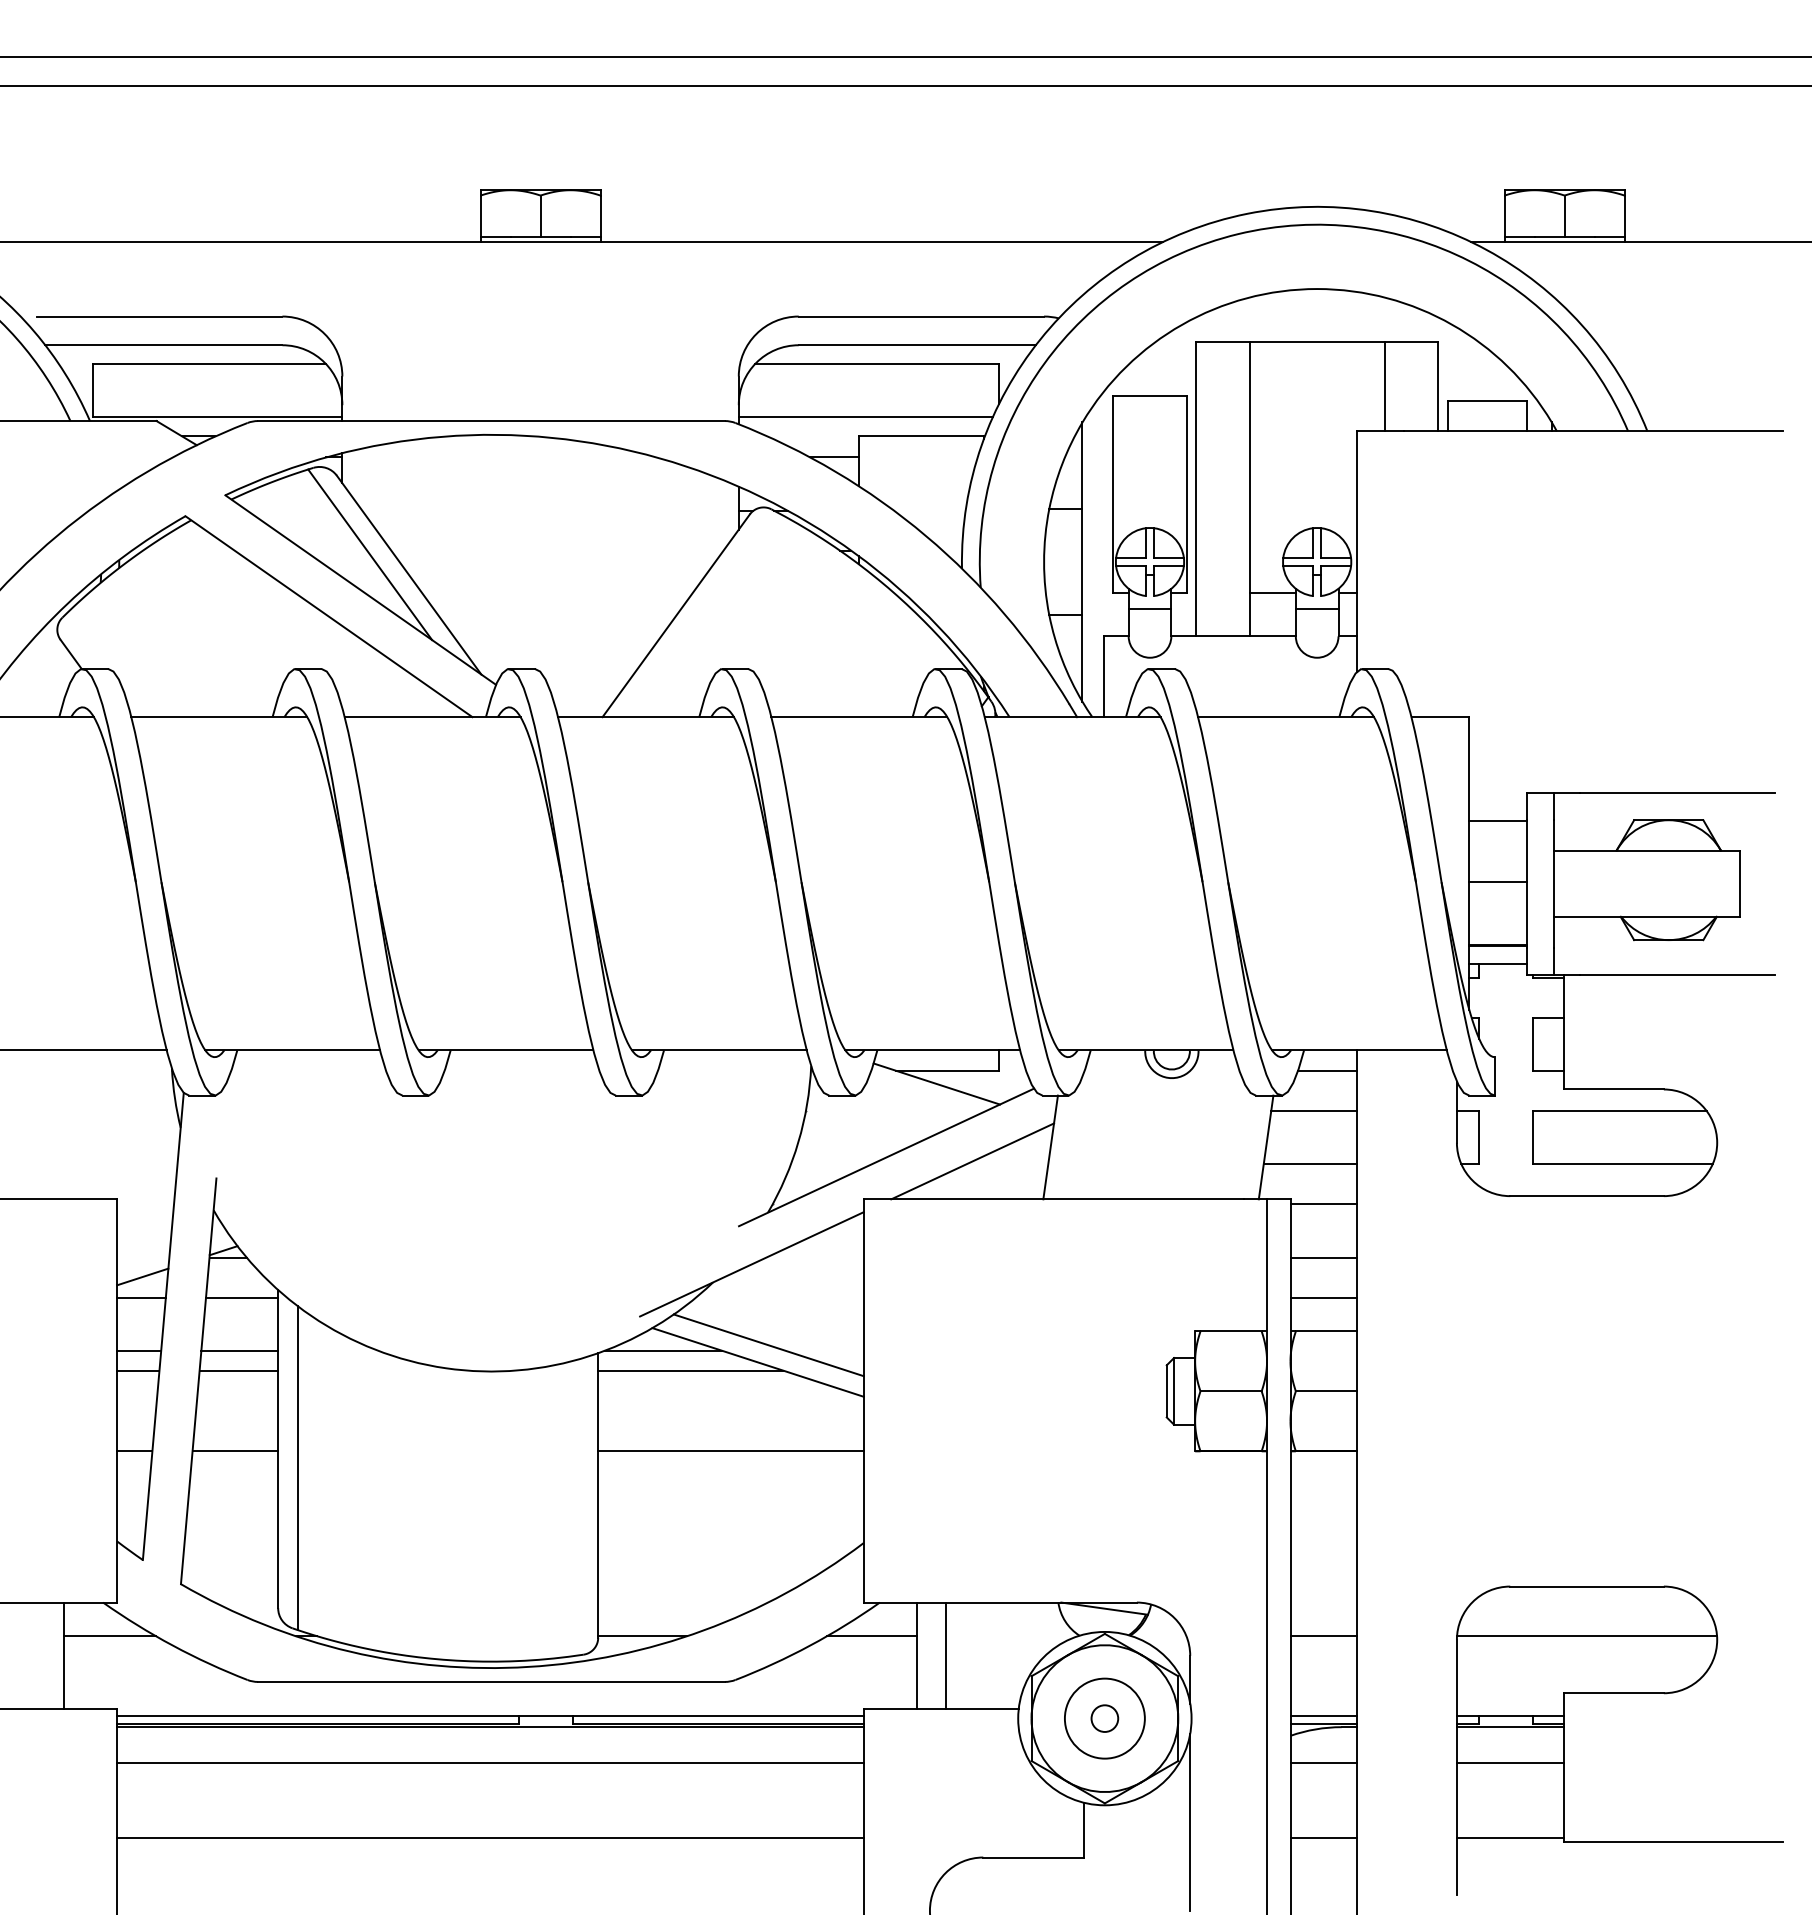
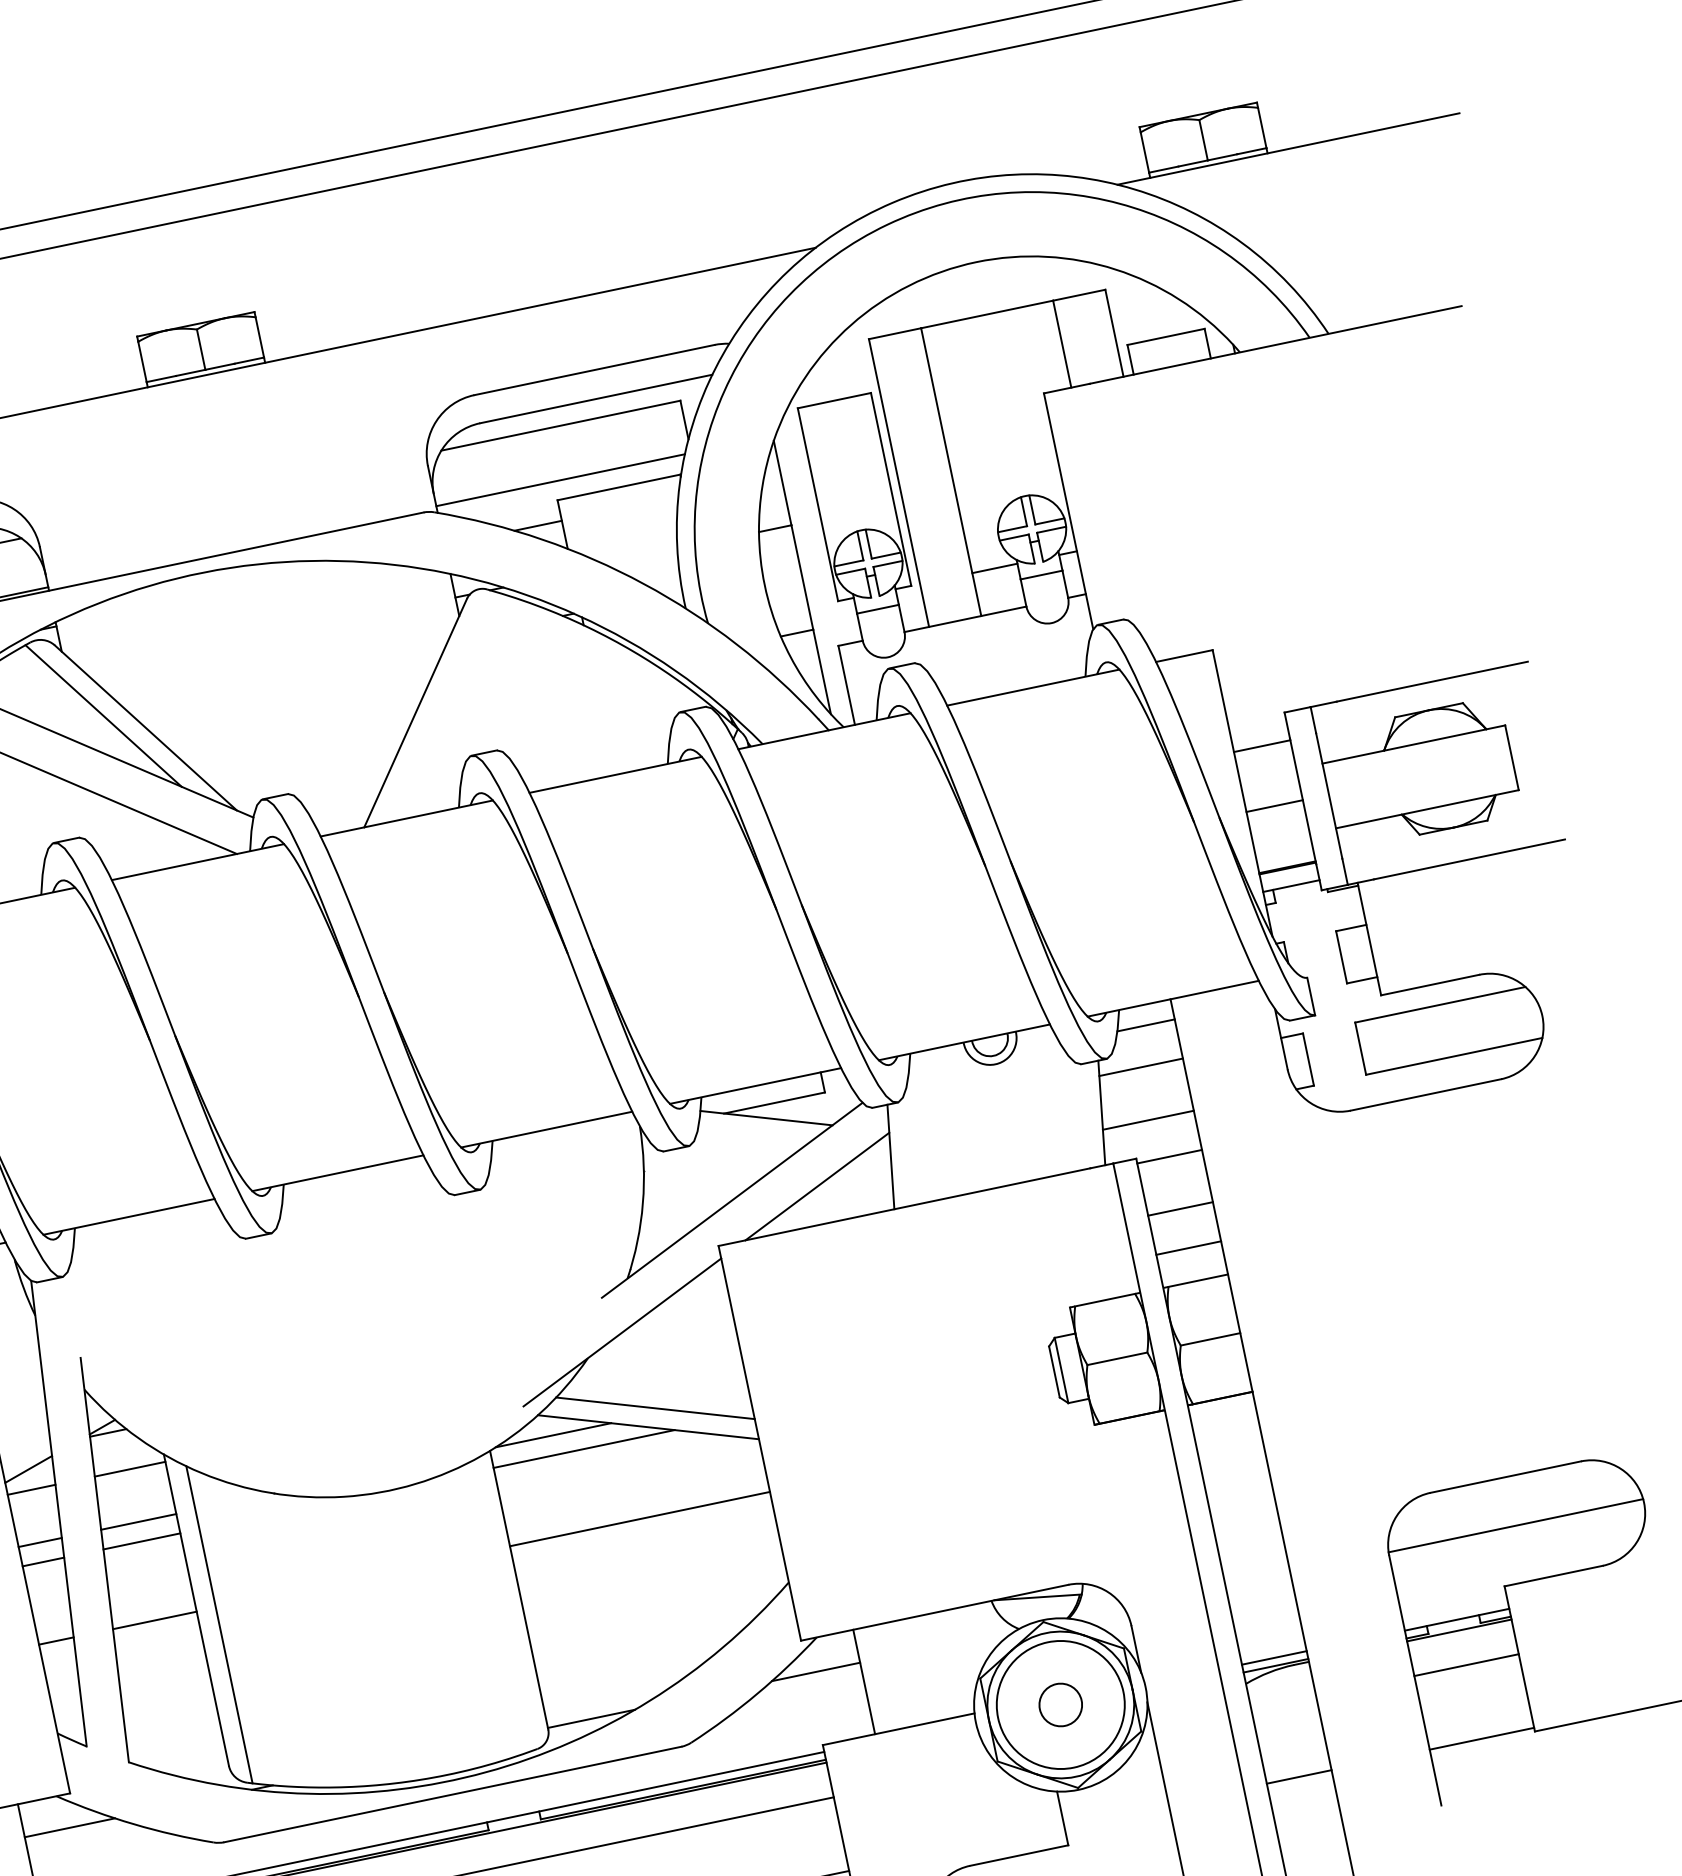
line: (1323, 1636) -> (1257, 1579), removed
line: (945, 1655) -> (891, 1675), removed
circle: (1104, 1718) -> (1060, 1704), size x1.6
circle: (1104, 1718) -> (1060, 1704), size x1.6
line: (1323, 1762) -> (1283, 1703), removed

